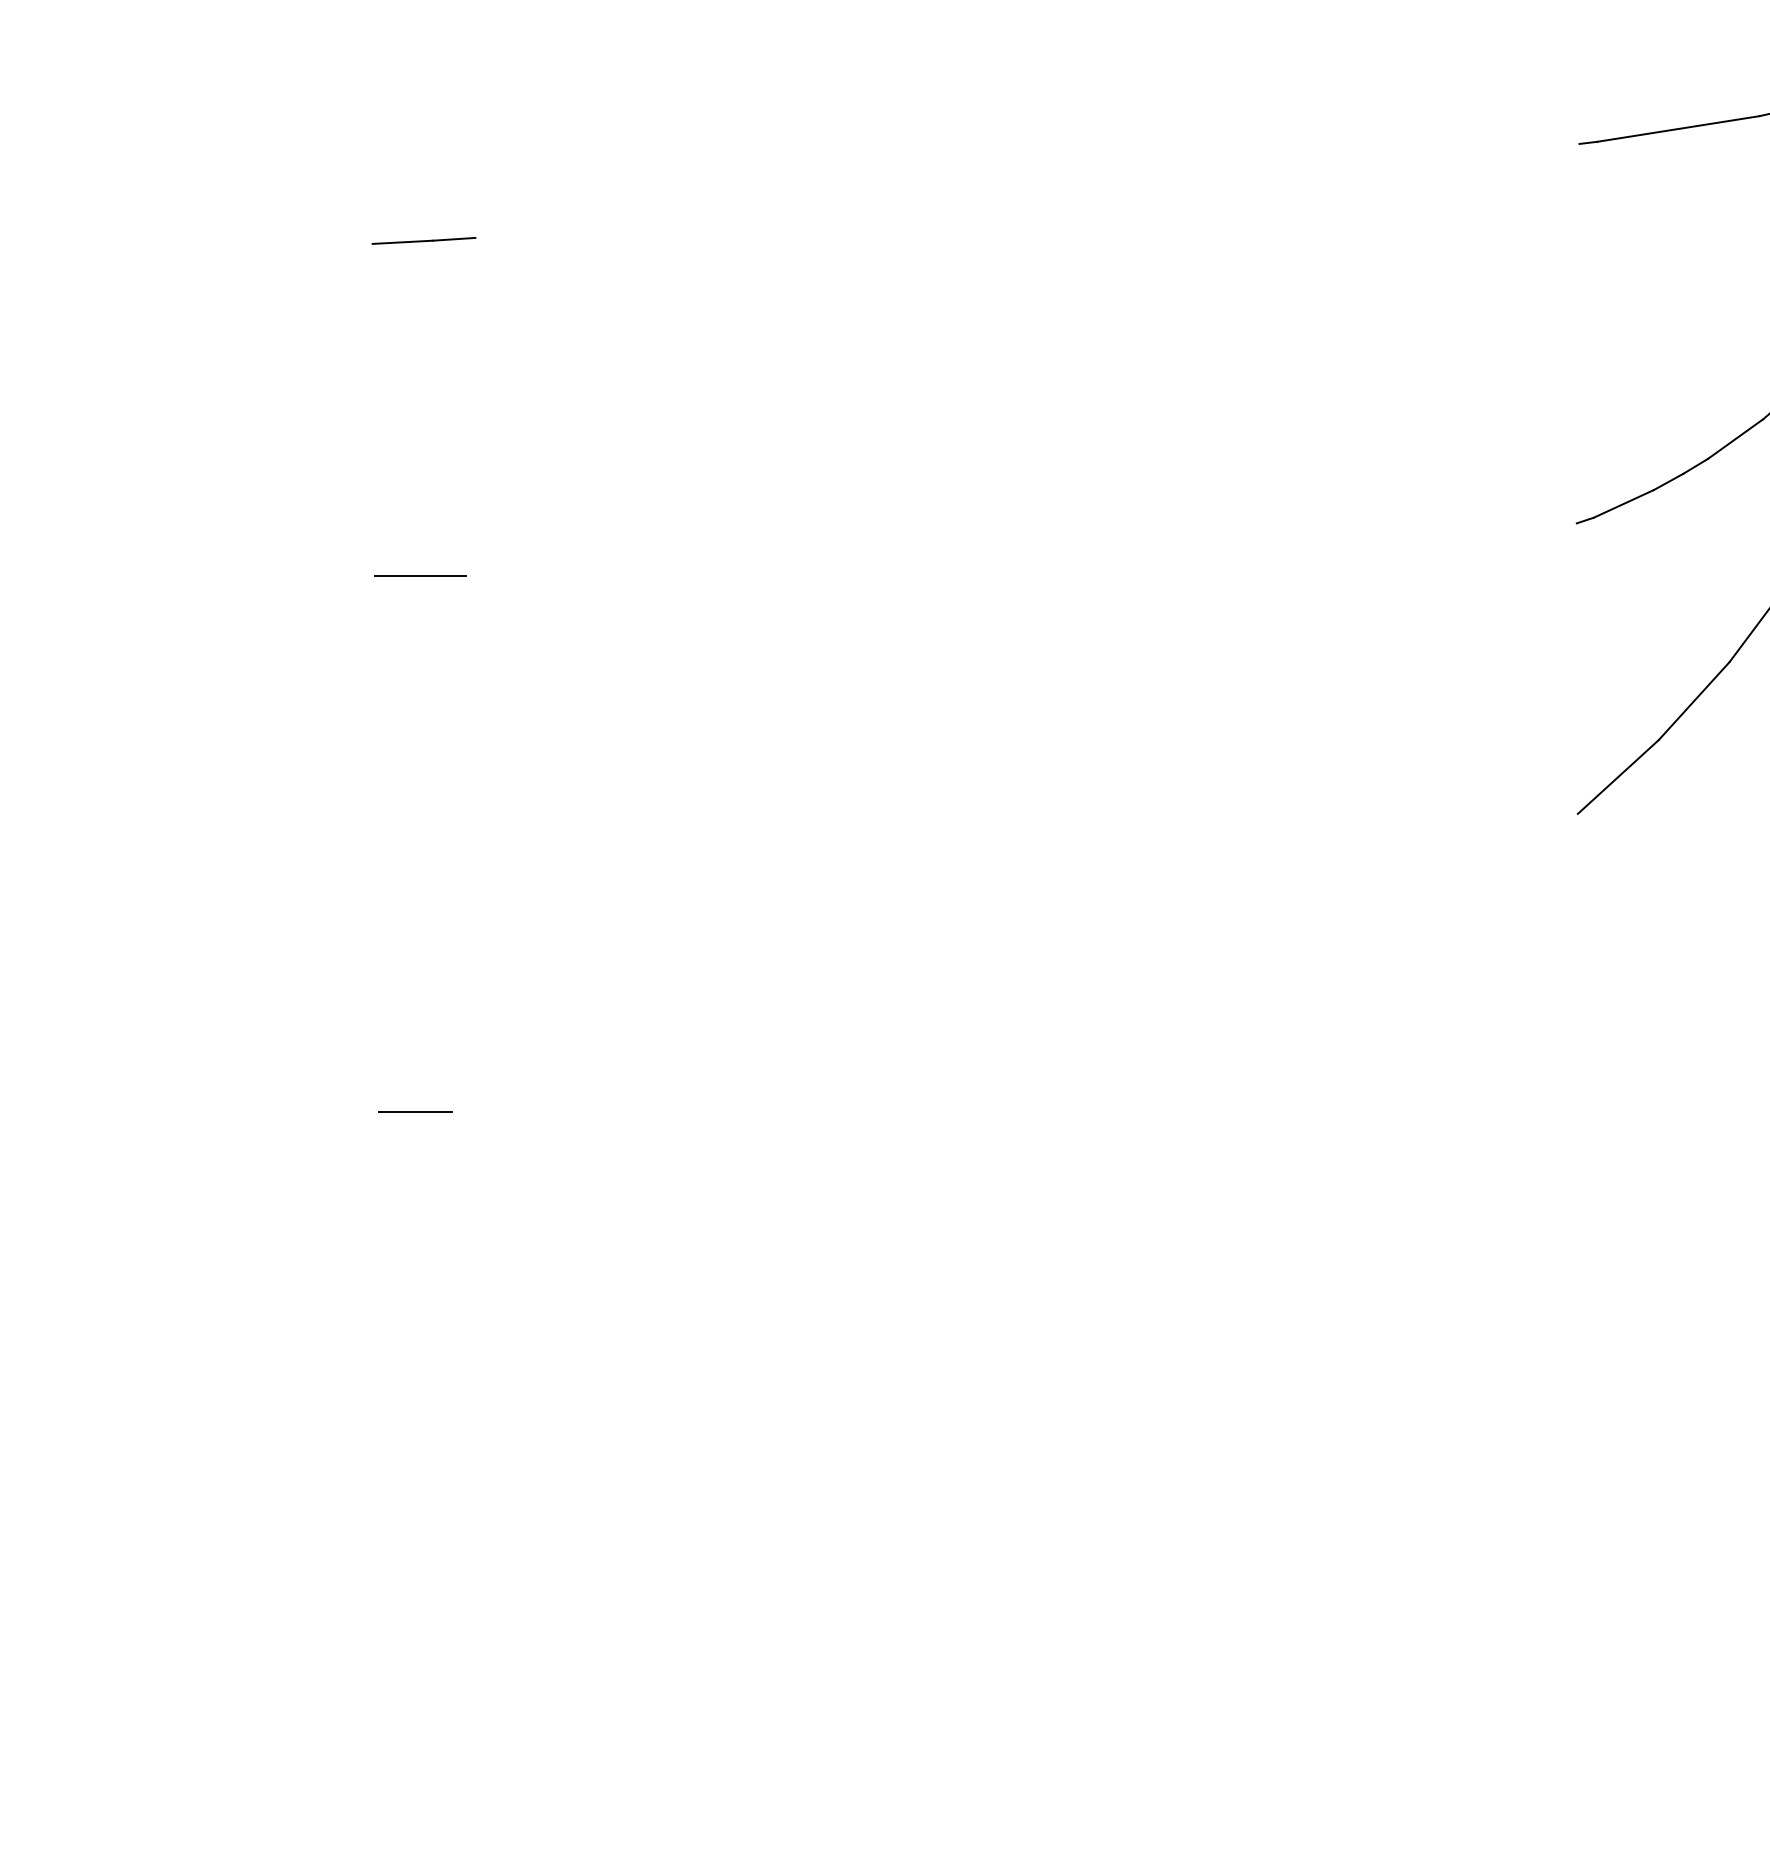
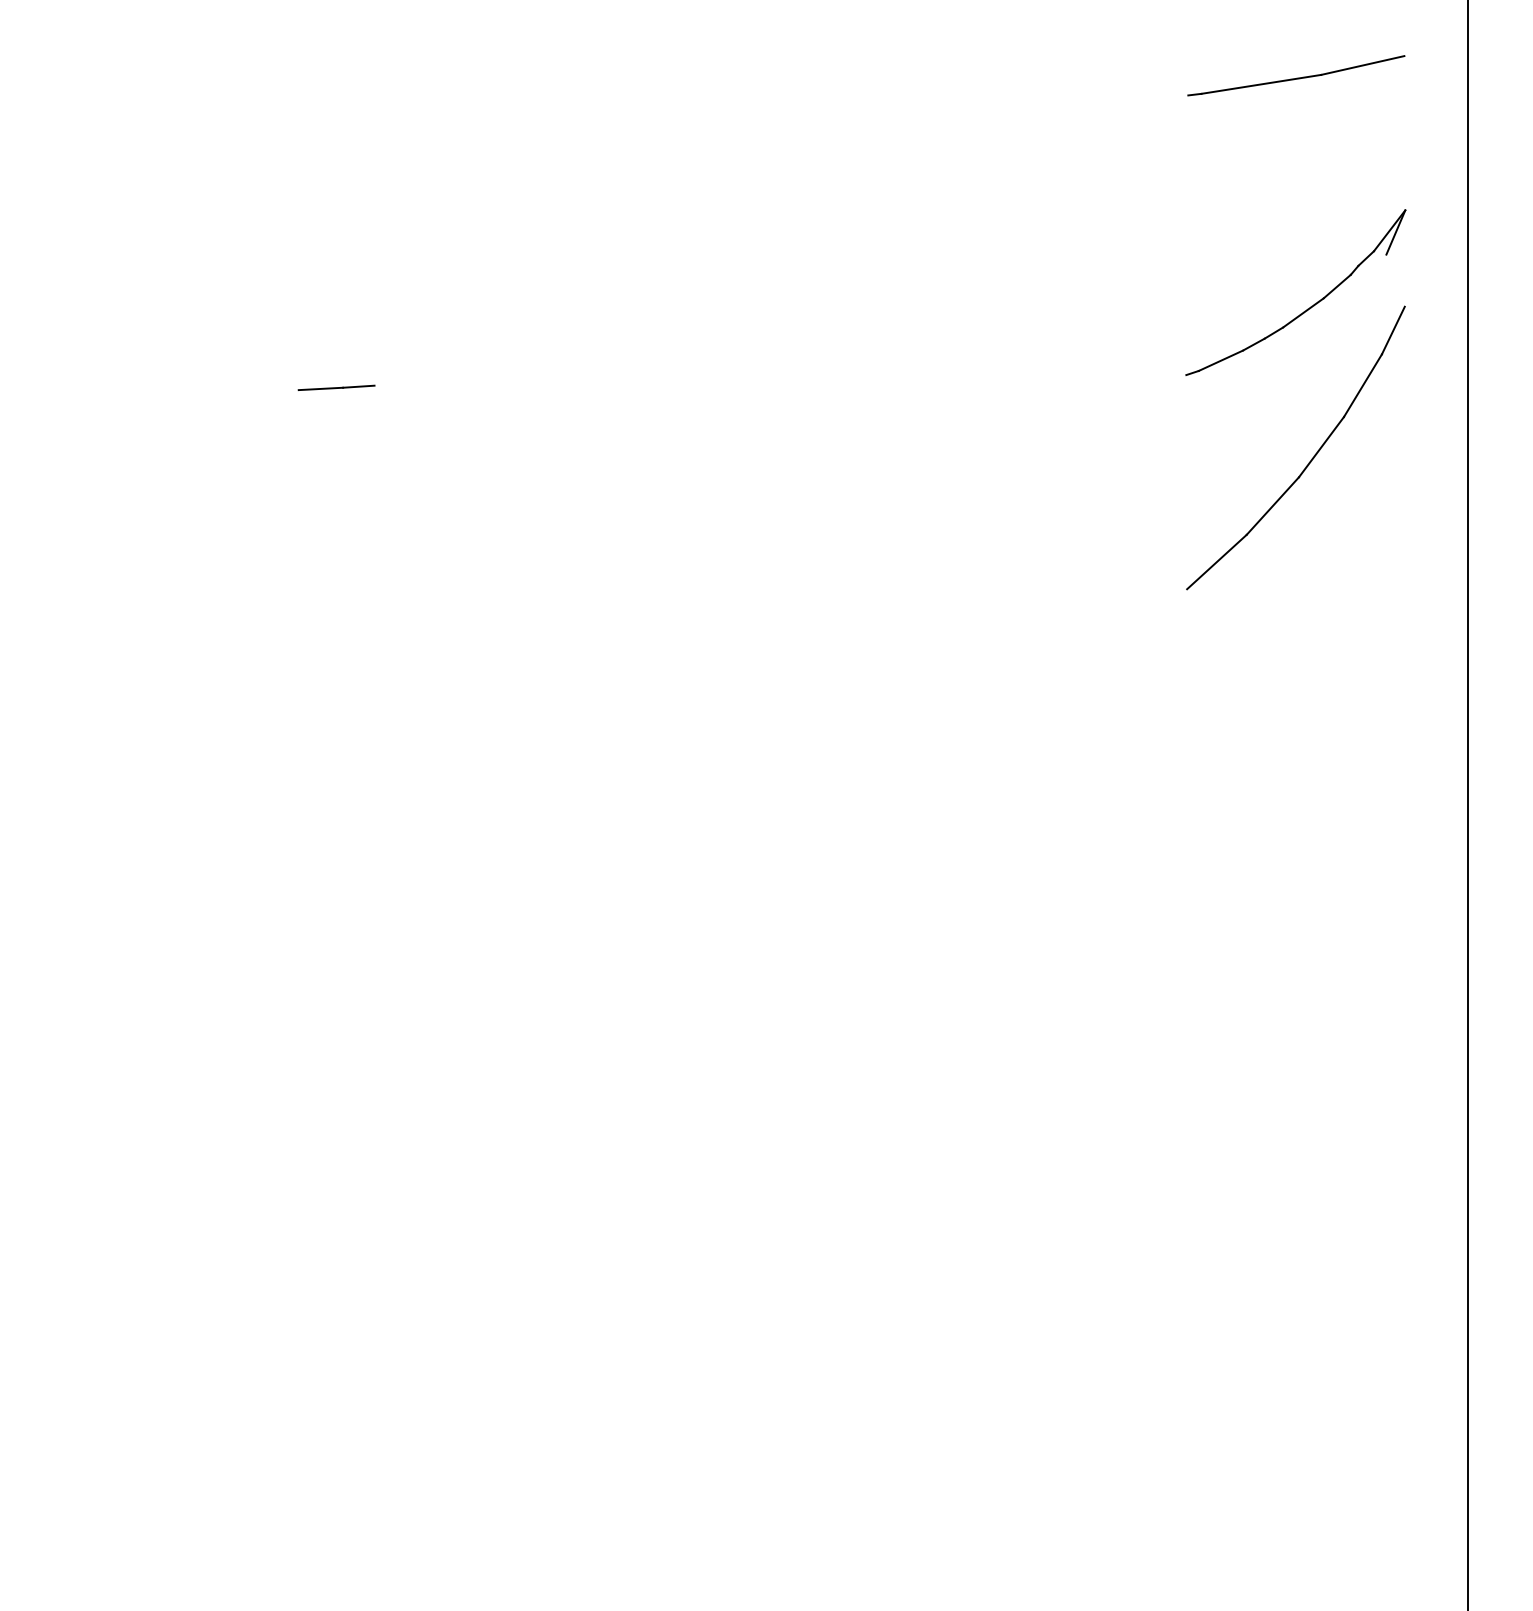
line: (423, 240) -> (336, 387), moved
line: (419, 575) -> (333, 413), removed
line: (415, 1111) -> (330, 808), removed

